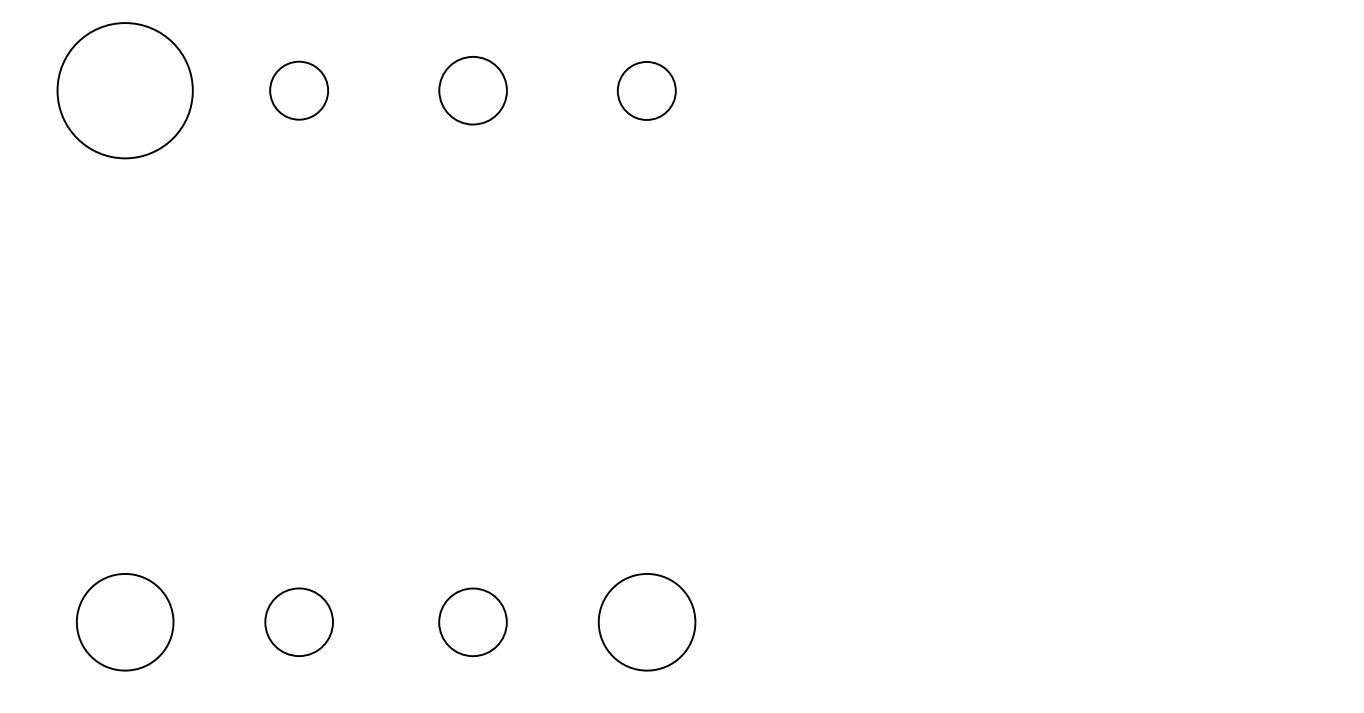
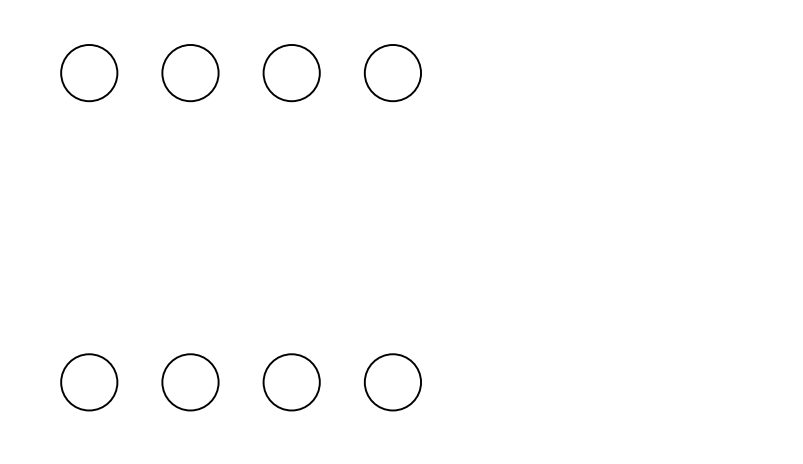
circle: (125, 89) -> (89, 72), size x0.71
circle: (299, 89) -> (190, 72), size x1.67
circle: (472, 89) -> (291, 72), size x1.43
circle: (646, 91) -> (392, 73), size x1.67
circle: (299, 622) -> (190, 382), size x1.43
circle: (472, 622) -> (291, 382), size x1.43

